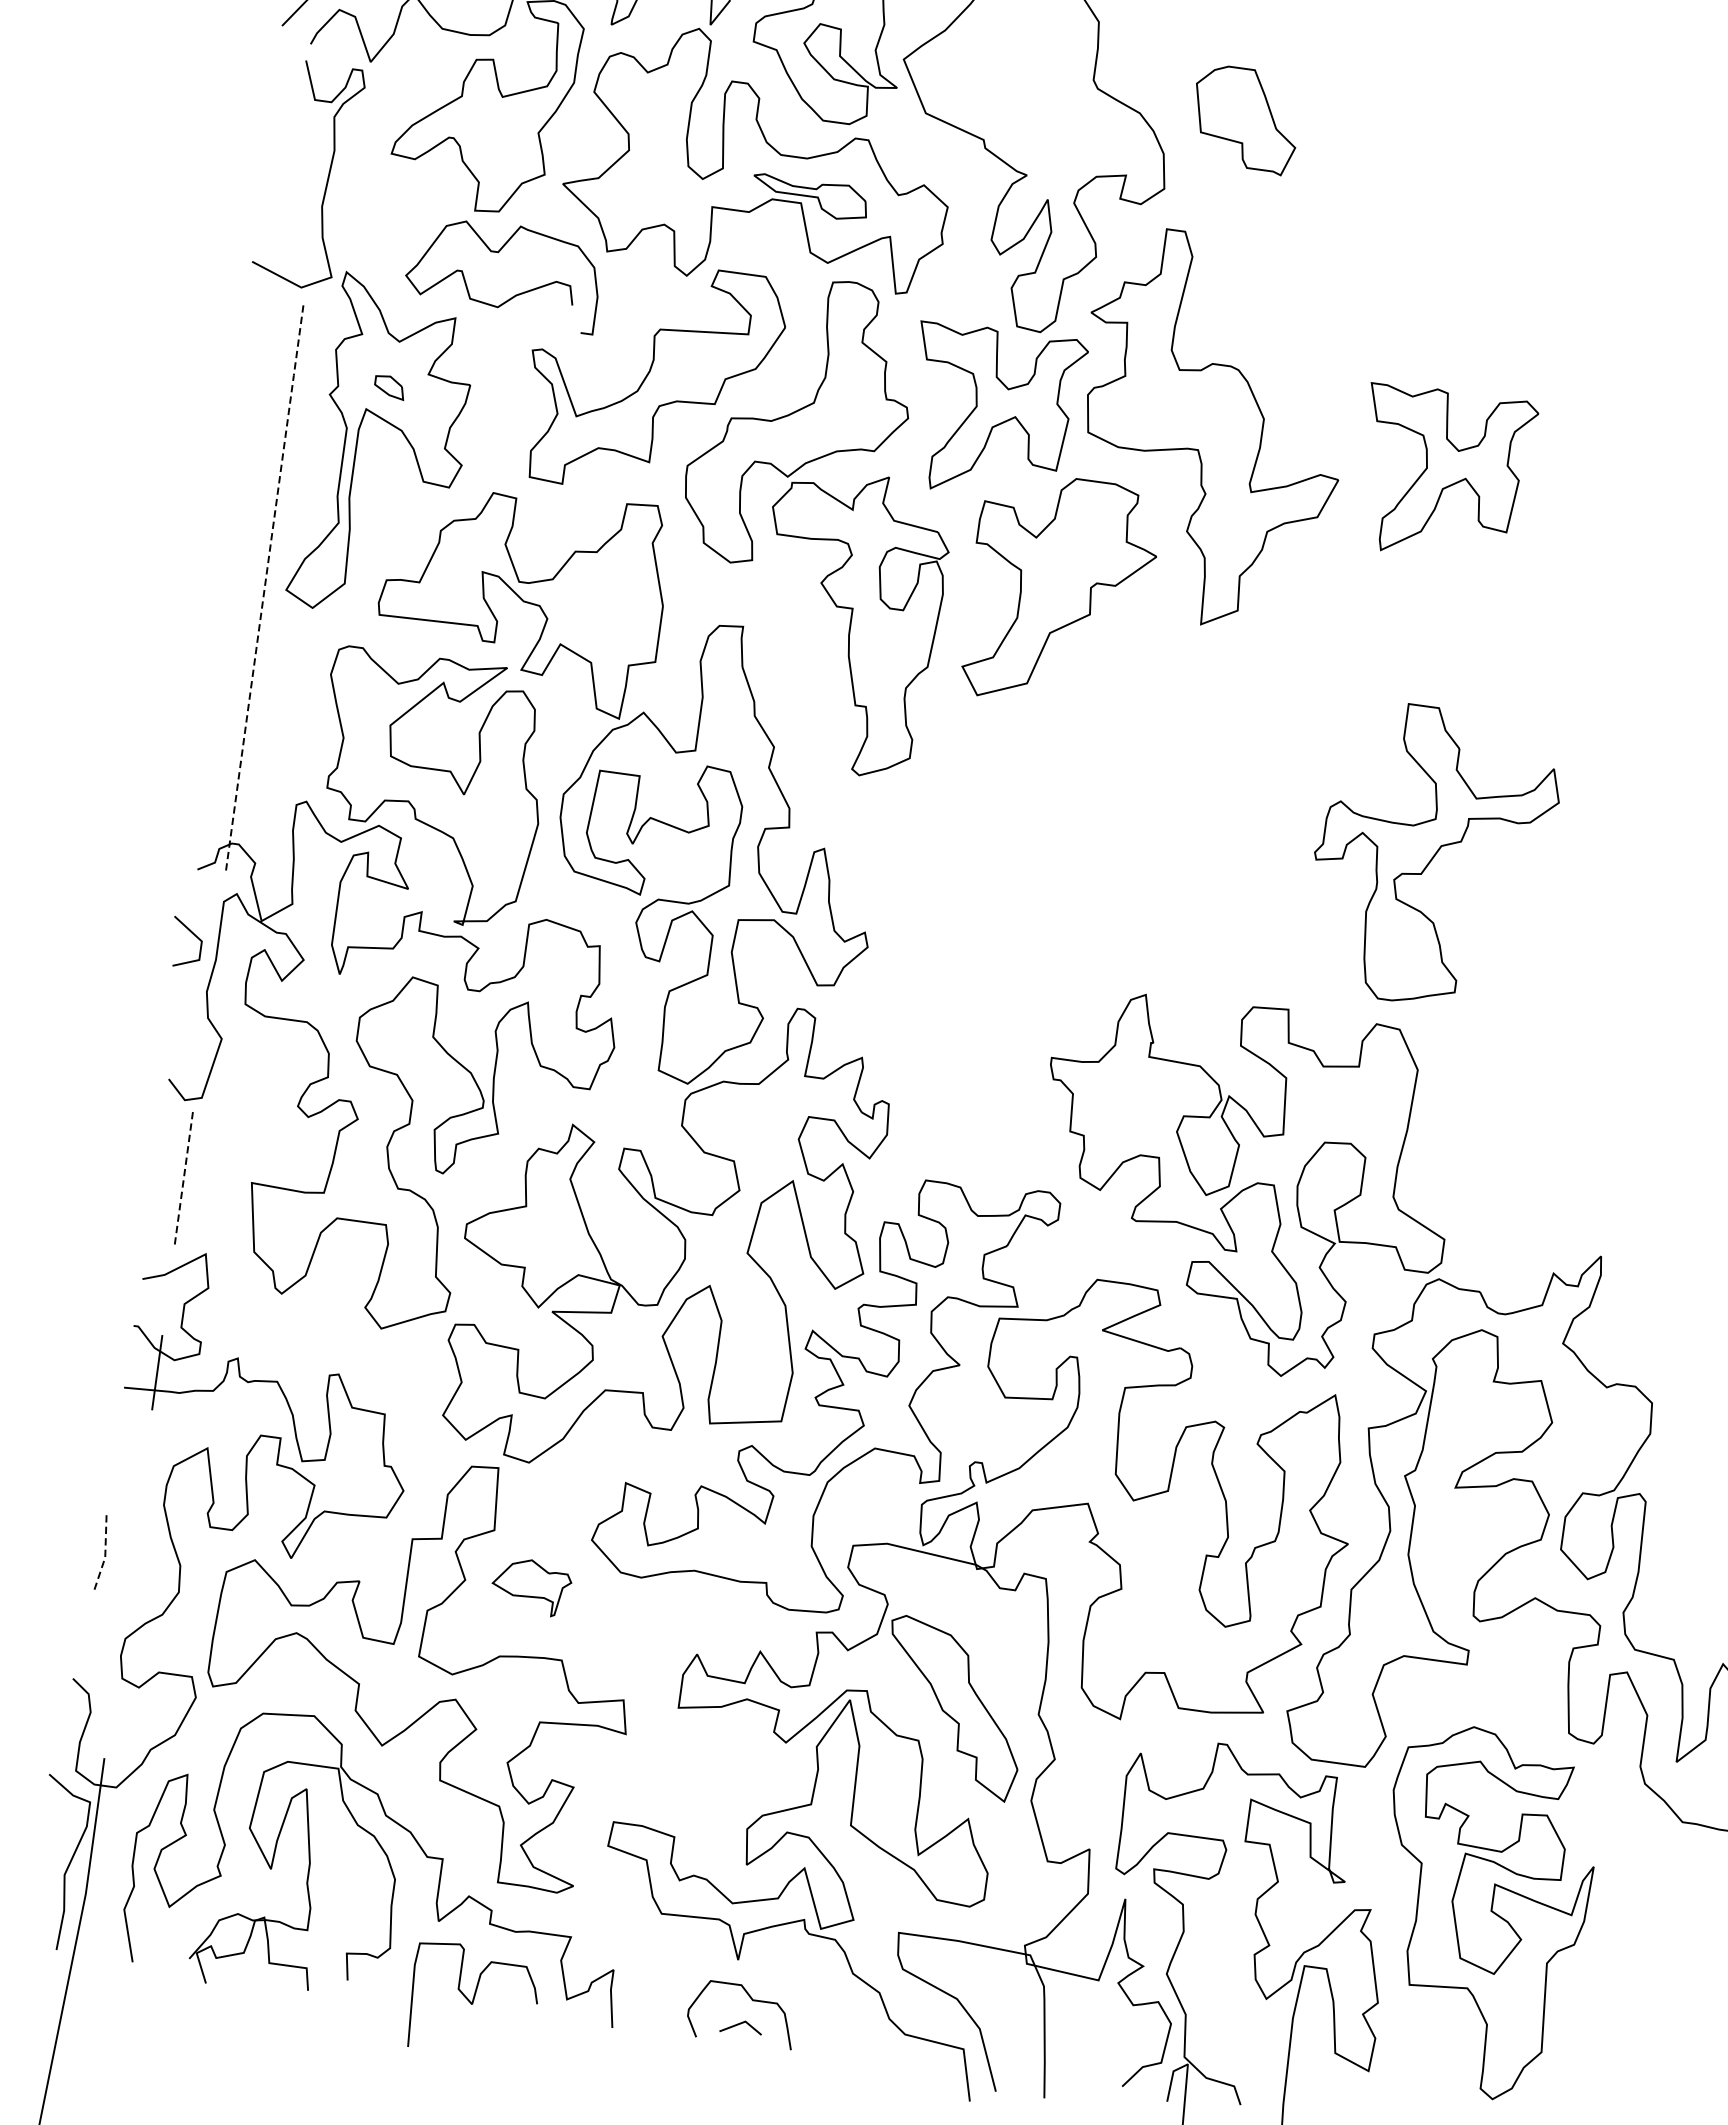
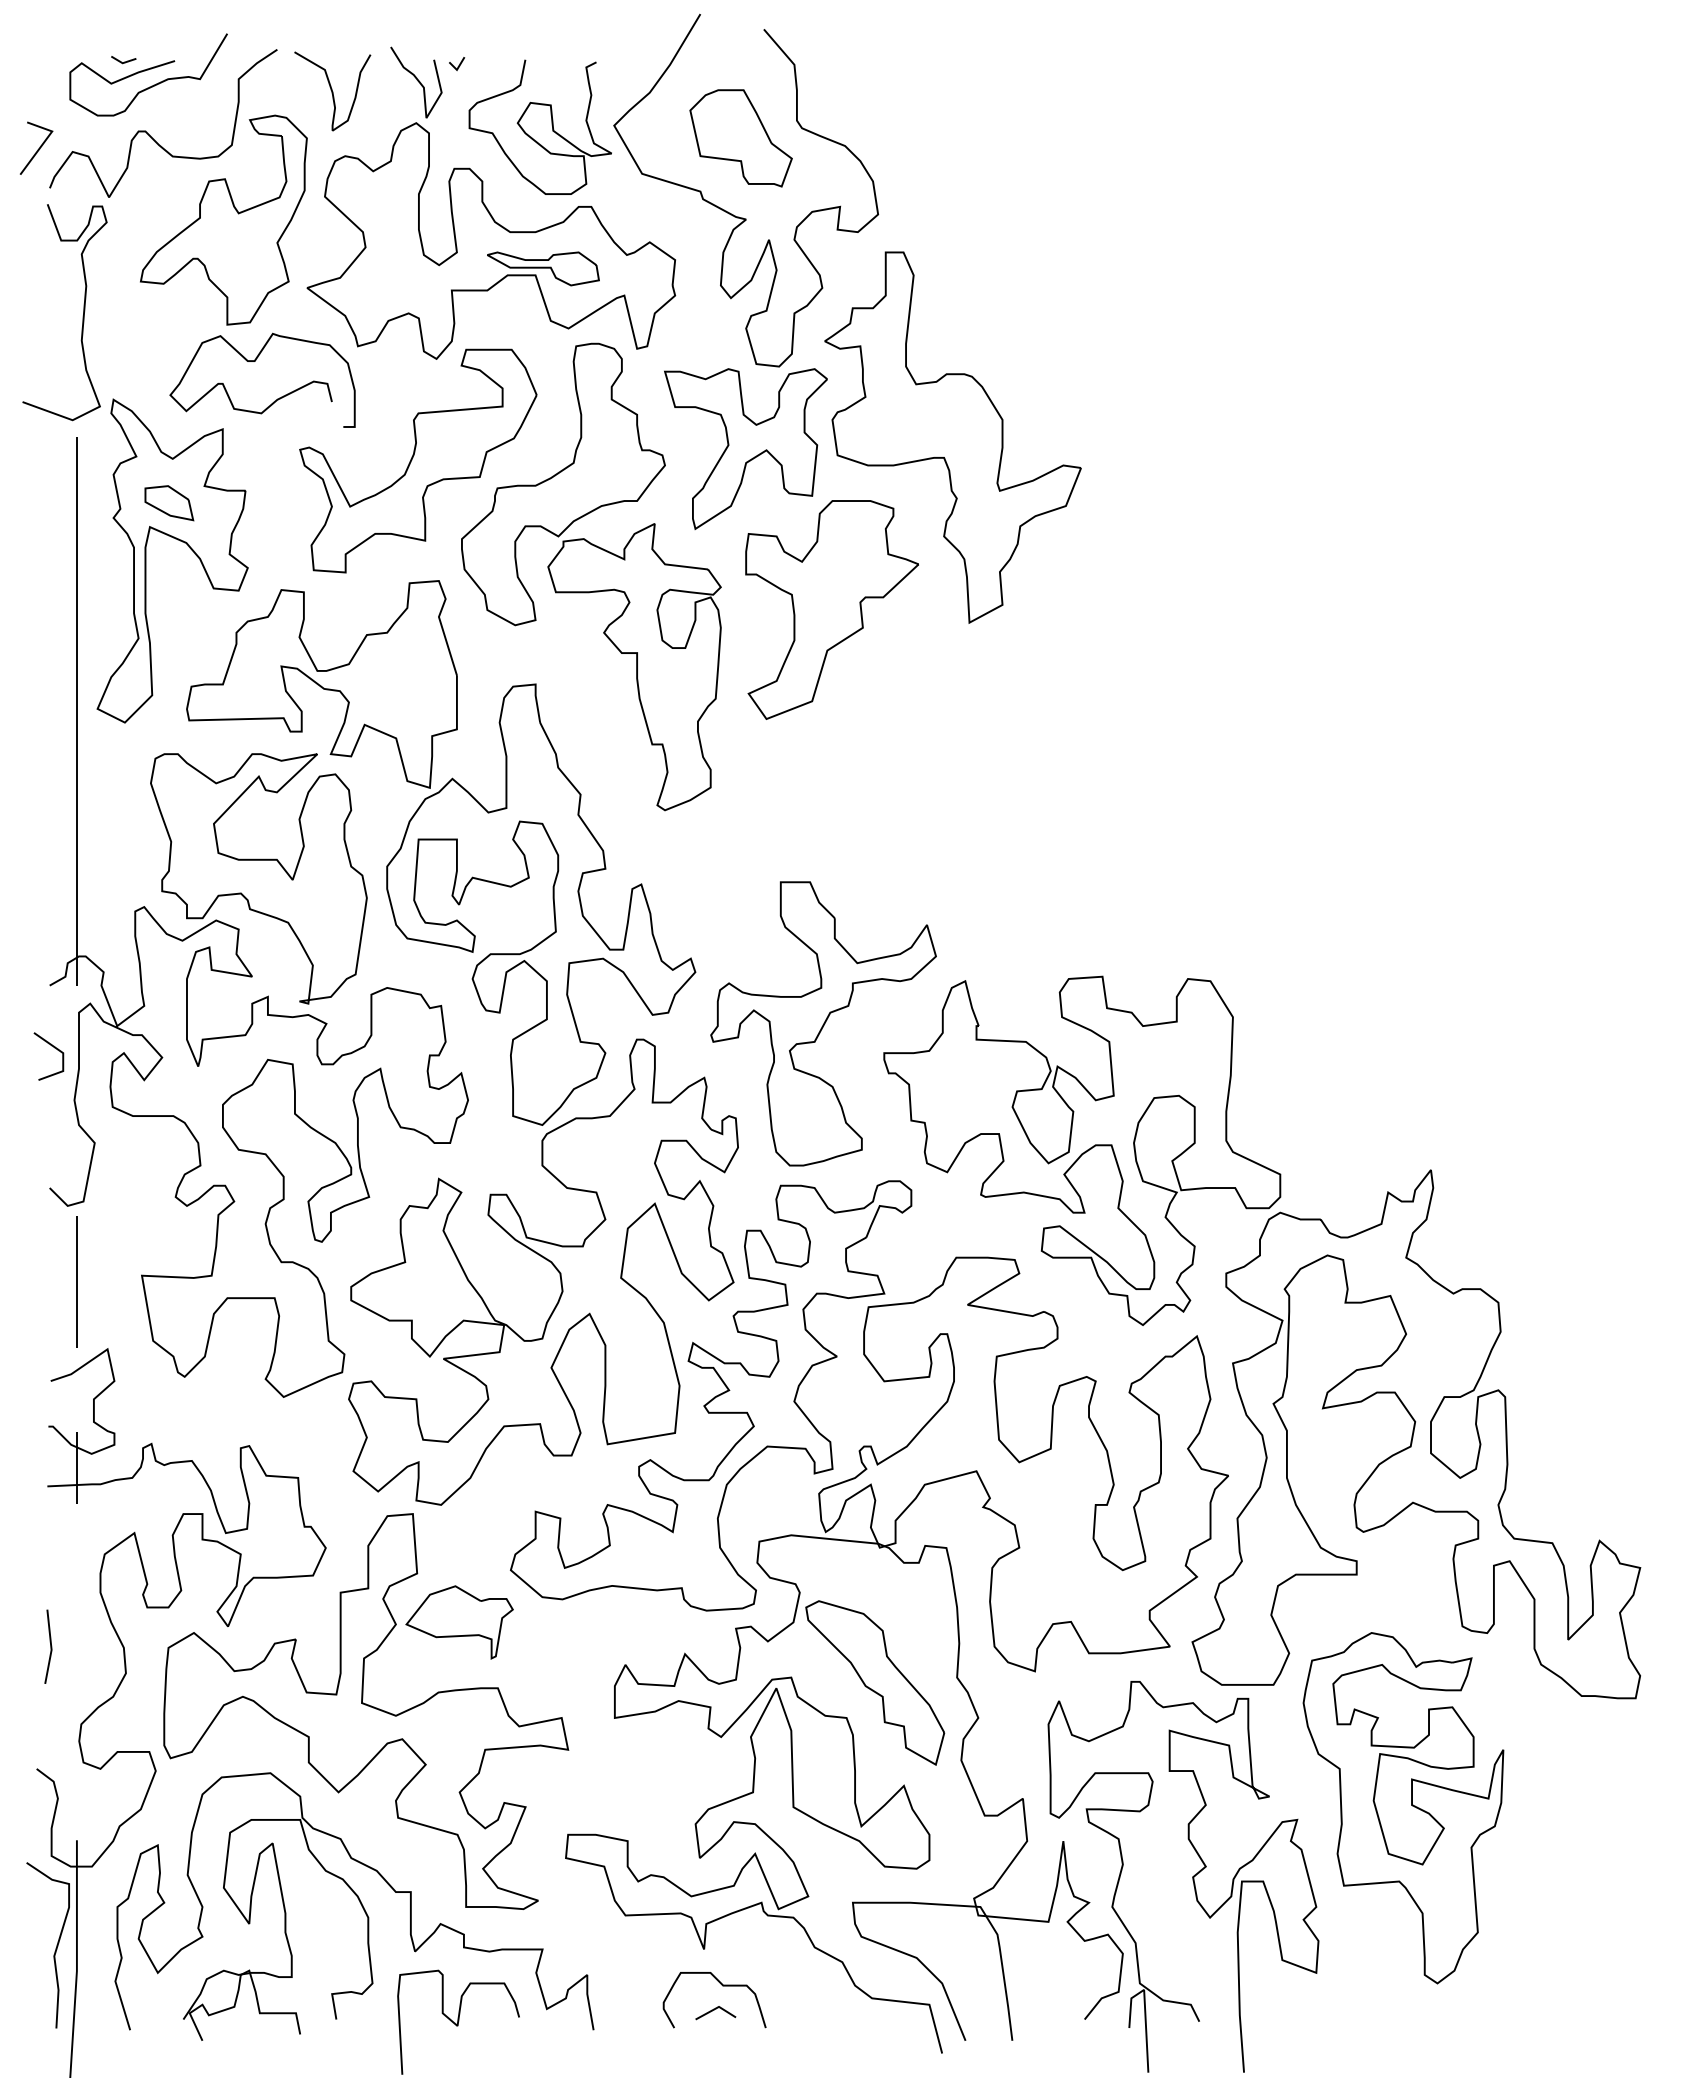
part: (1244, 119) -> (740, 138), moved
part: (389, 387) -> (169, 503), size x1.67
part: (1444, 473) -> (1180, 448), removed
line: (264, 589) -> (76, 711), dashed -> solid
part: (1432, 856) -> (823, 1023), moved
line: (183, 1180) -> (76, 1282), dashed -> solid
line: (105, 1554) -> (51, 1647), dashed -> solid
part: (531, 1586) -> (459, 1622), size x1.43

